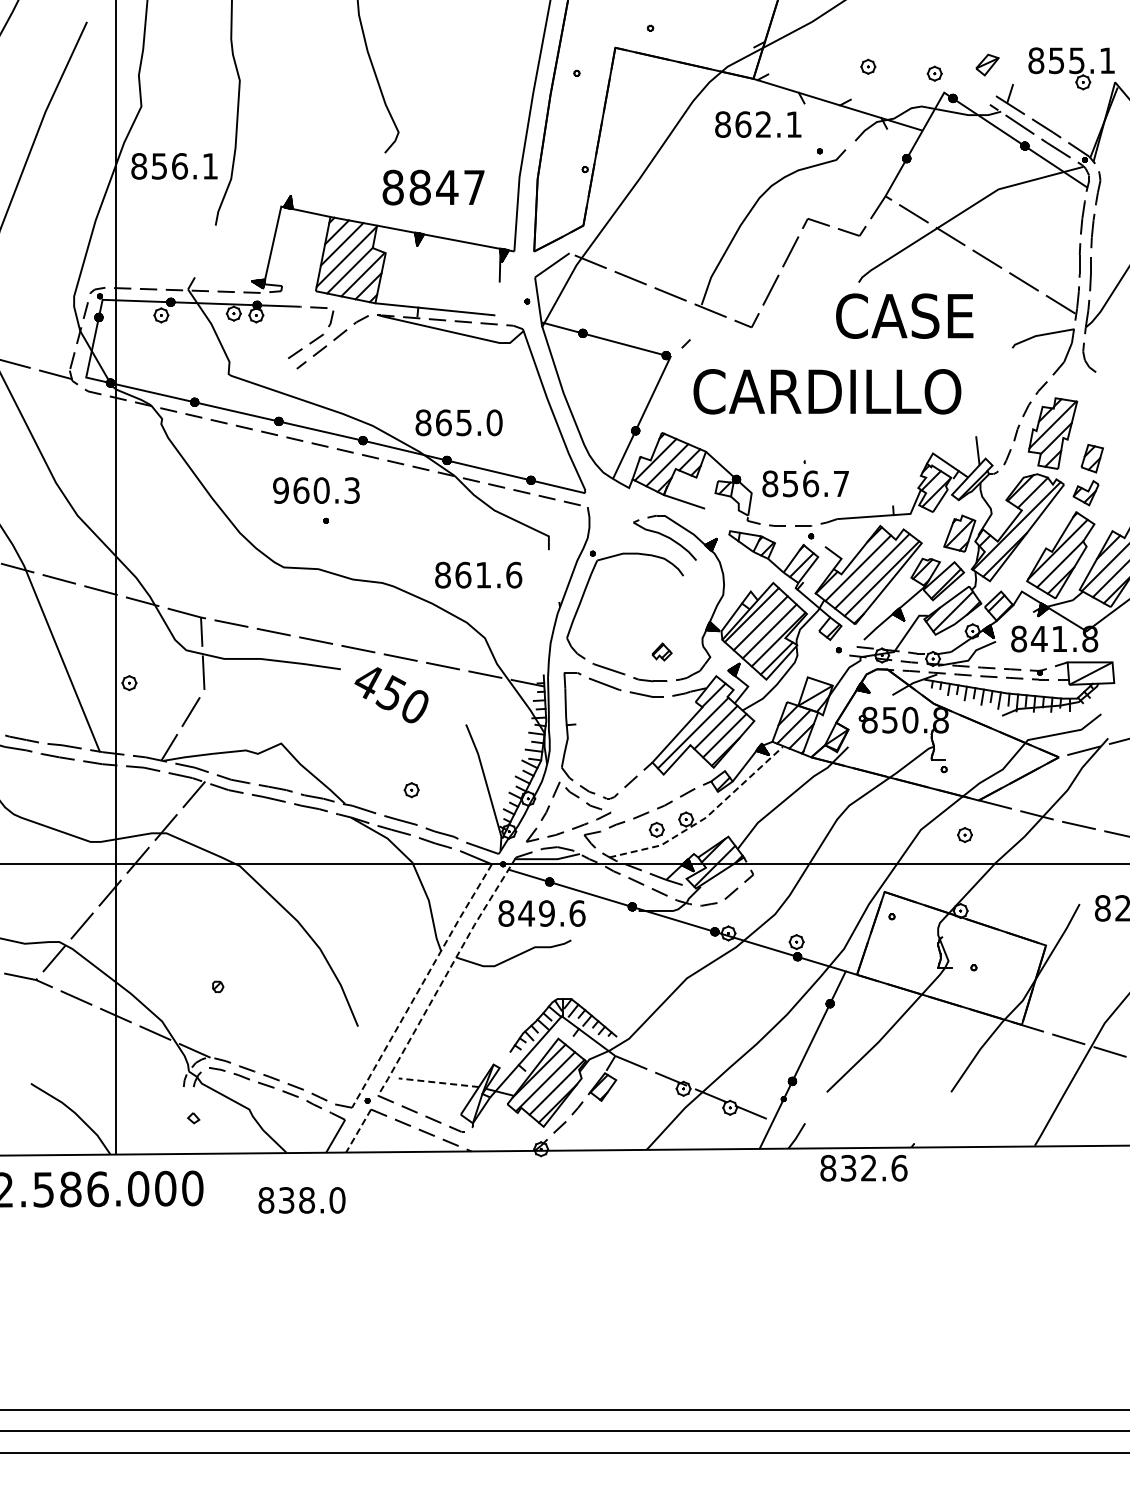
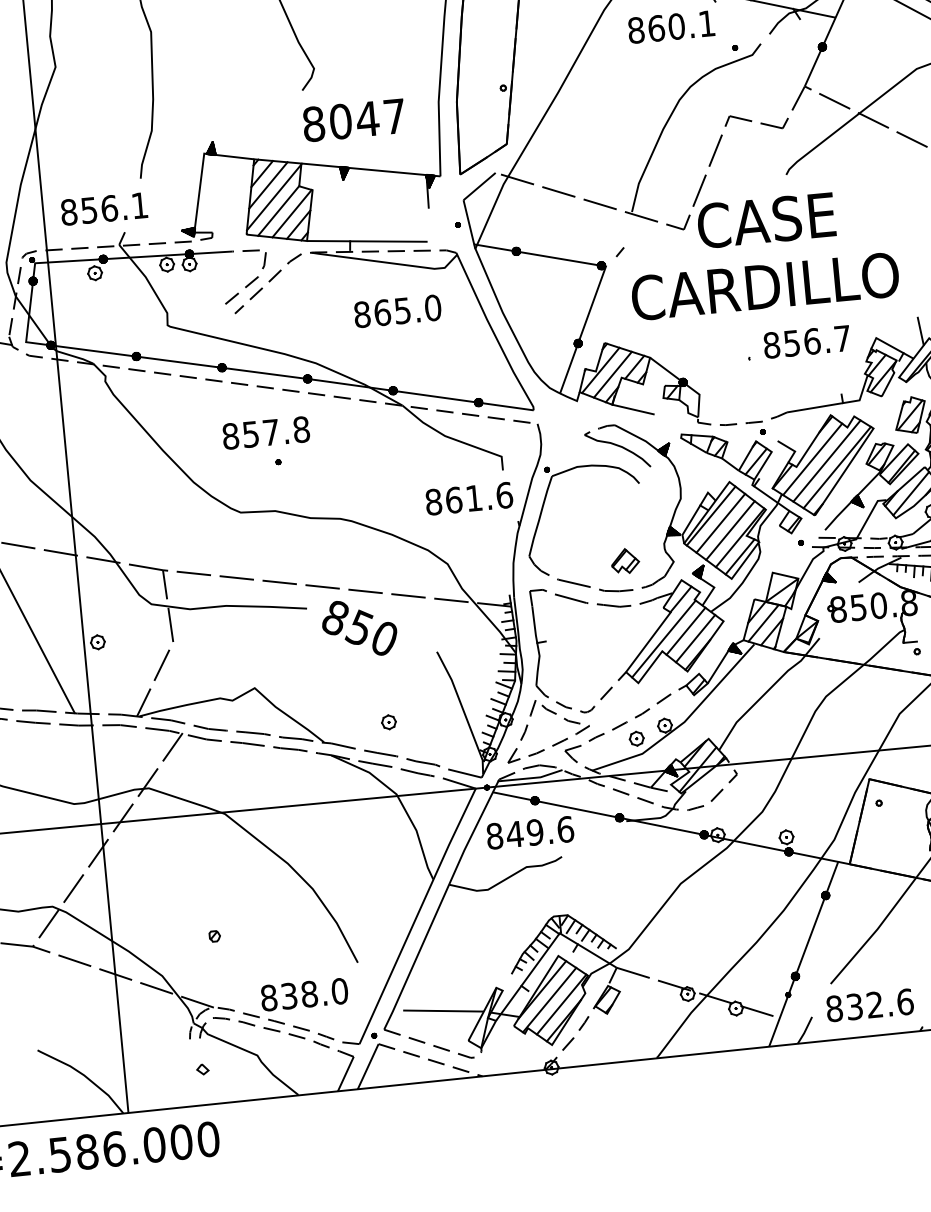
text: (763, 124) -> (676, 26), 862.1 -> 860.1
text: (174, 166) -> (104, 209), moved
text: (419, 187) -> (340, 121), 8847 -> 8047
text: (904, 315) -> (766, 219), moved
text: (458, 422) -> (397, 311), moved
text: (805, 483) -> (806, 341), moved
text: (316, 490) -> (266, 432), 960.3 -> 857.8
text: (478, 574) -> (469, 498), moved
part: (661, 651) -> (624, 560), size x1.43
text: (368, 681) -> (335, 618), 450 -> 850
line: (705, 818) -> (684, 722), dashed -> solid
line: (445, 976) -> (440, 904), dashed -> solid
line: (421, 985) -> (417, 915), dashed -> solid
line: (438, 1082) -> (443, 1010), dashed -> solid
line: (358, 1131) -> (368, 1067), dashed -> solid
text: (863, 1168) -> (869, 1005), moved
text: (301, 1200) -> (304, 994), moved

